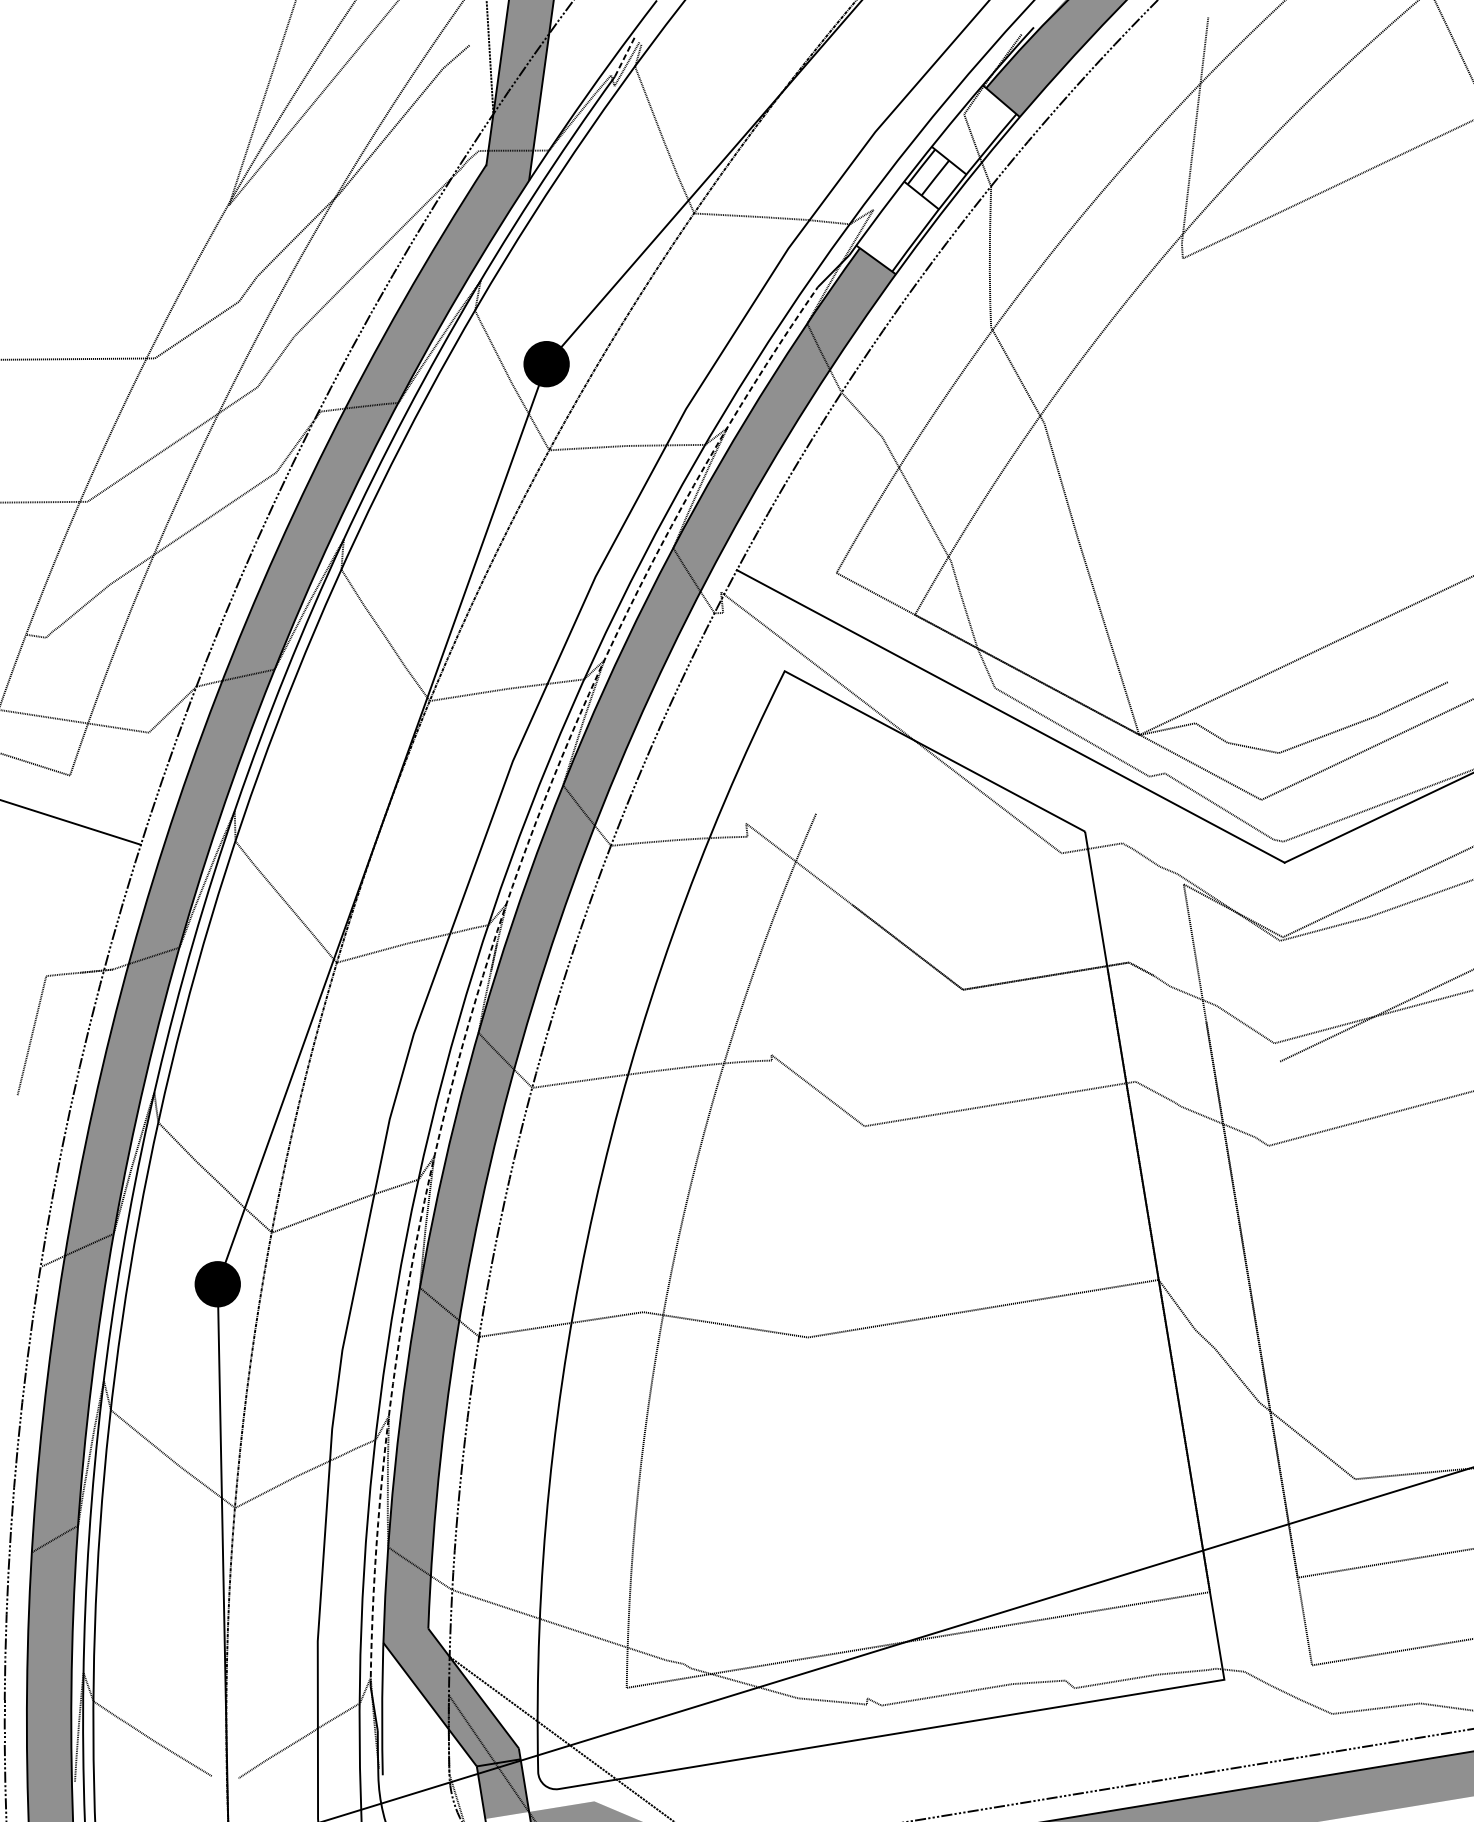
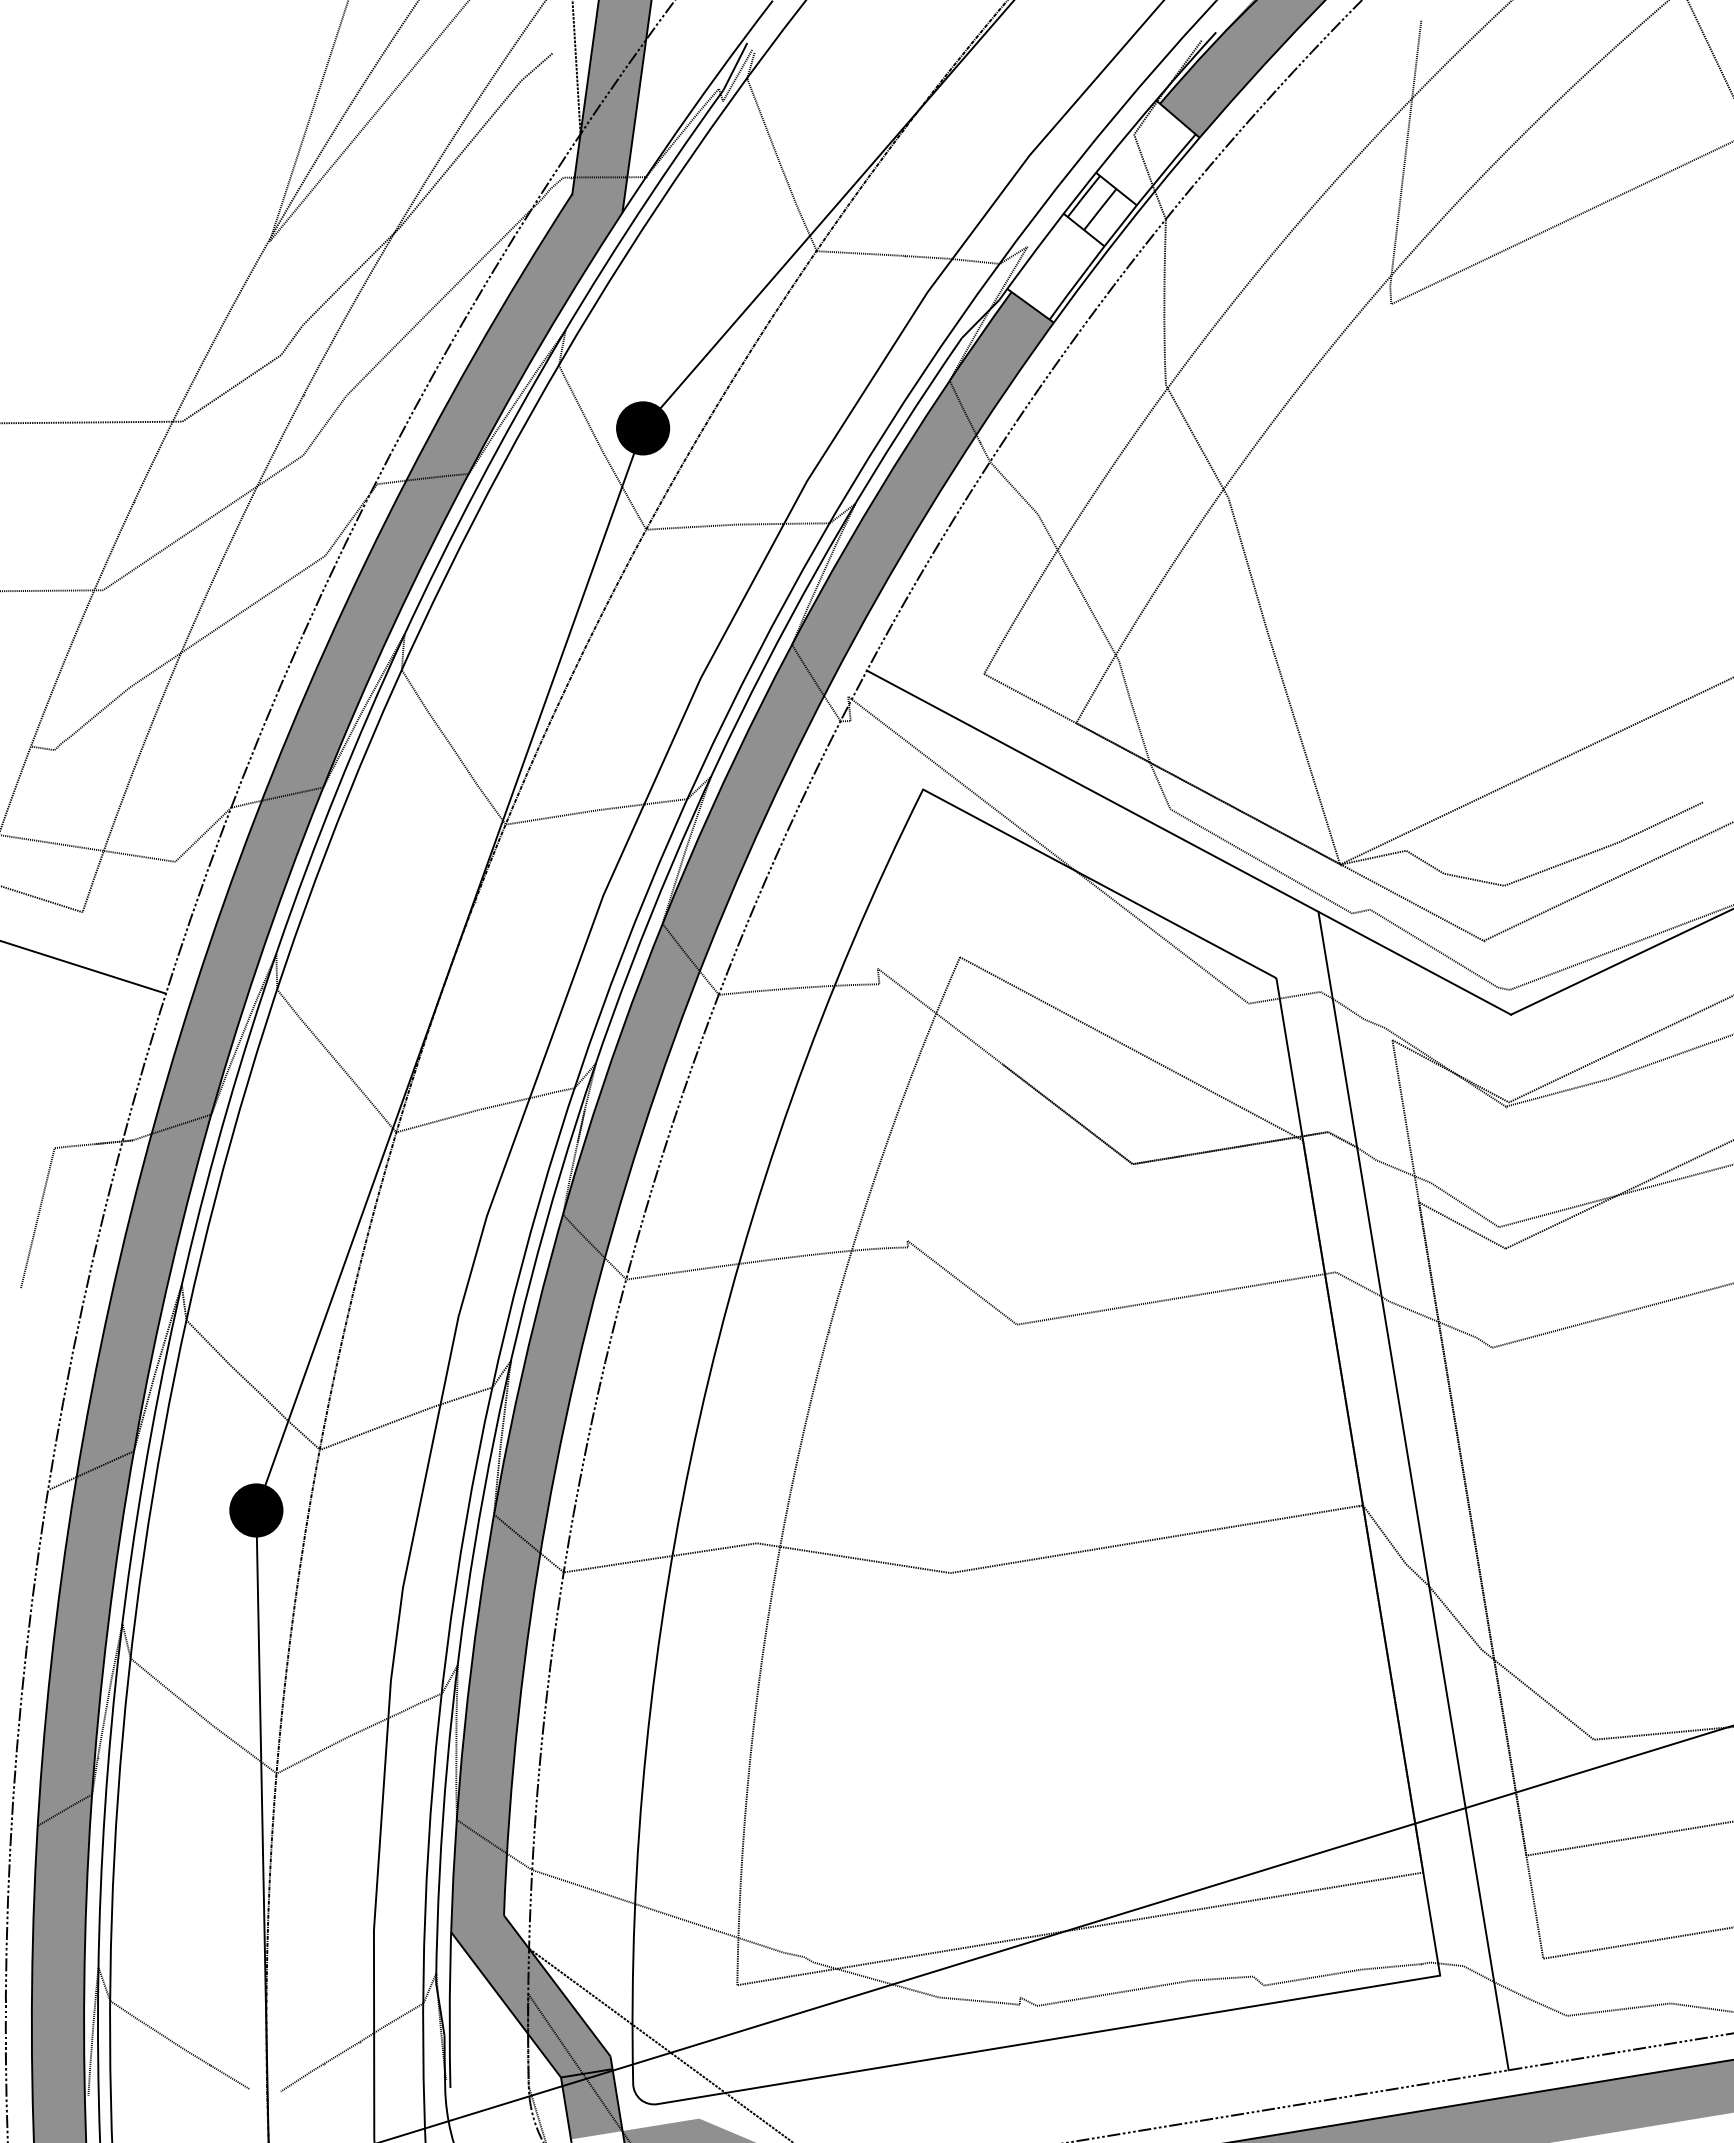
line: (625, 56) -> (735, 66), dashed -> solid
line: (961, 891) -> (1131, 1048), added
line: (489, 953) -> (576, 1121), dashed -> solid
line: (1243, 1041) -> (1462, 1225), added
line: (1201, 1267) -> (1413, 1490), added

